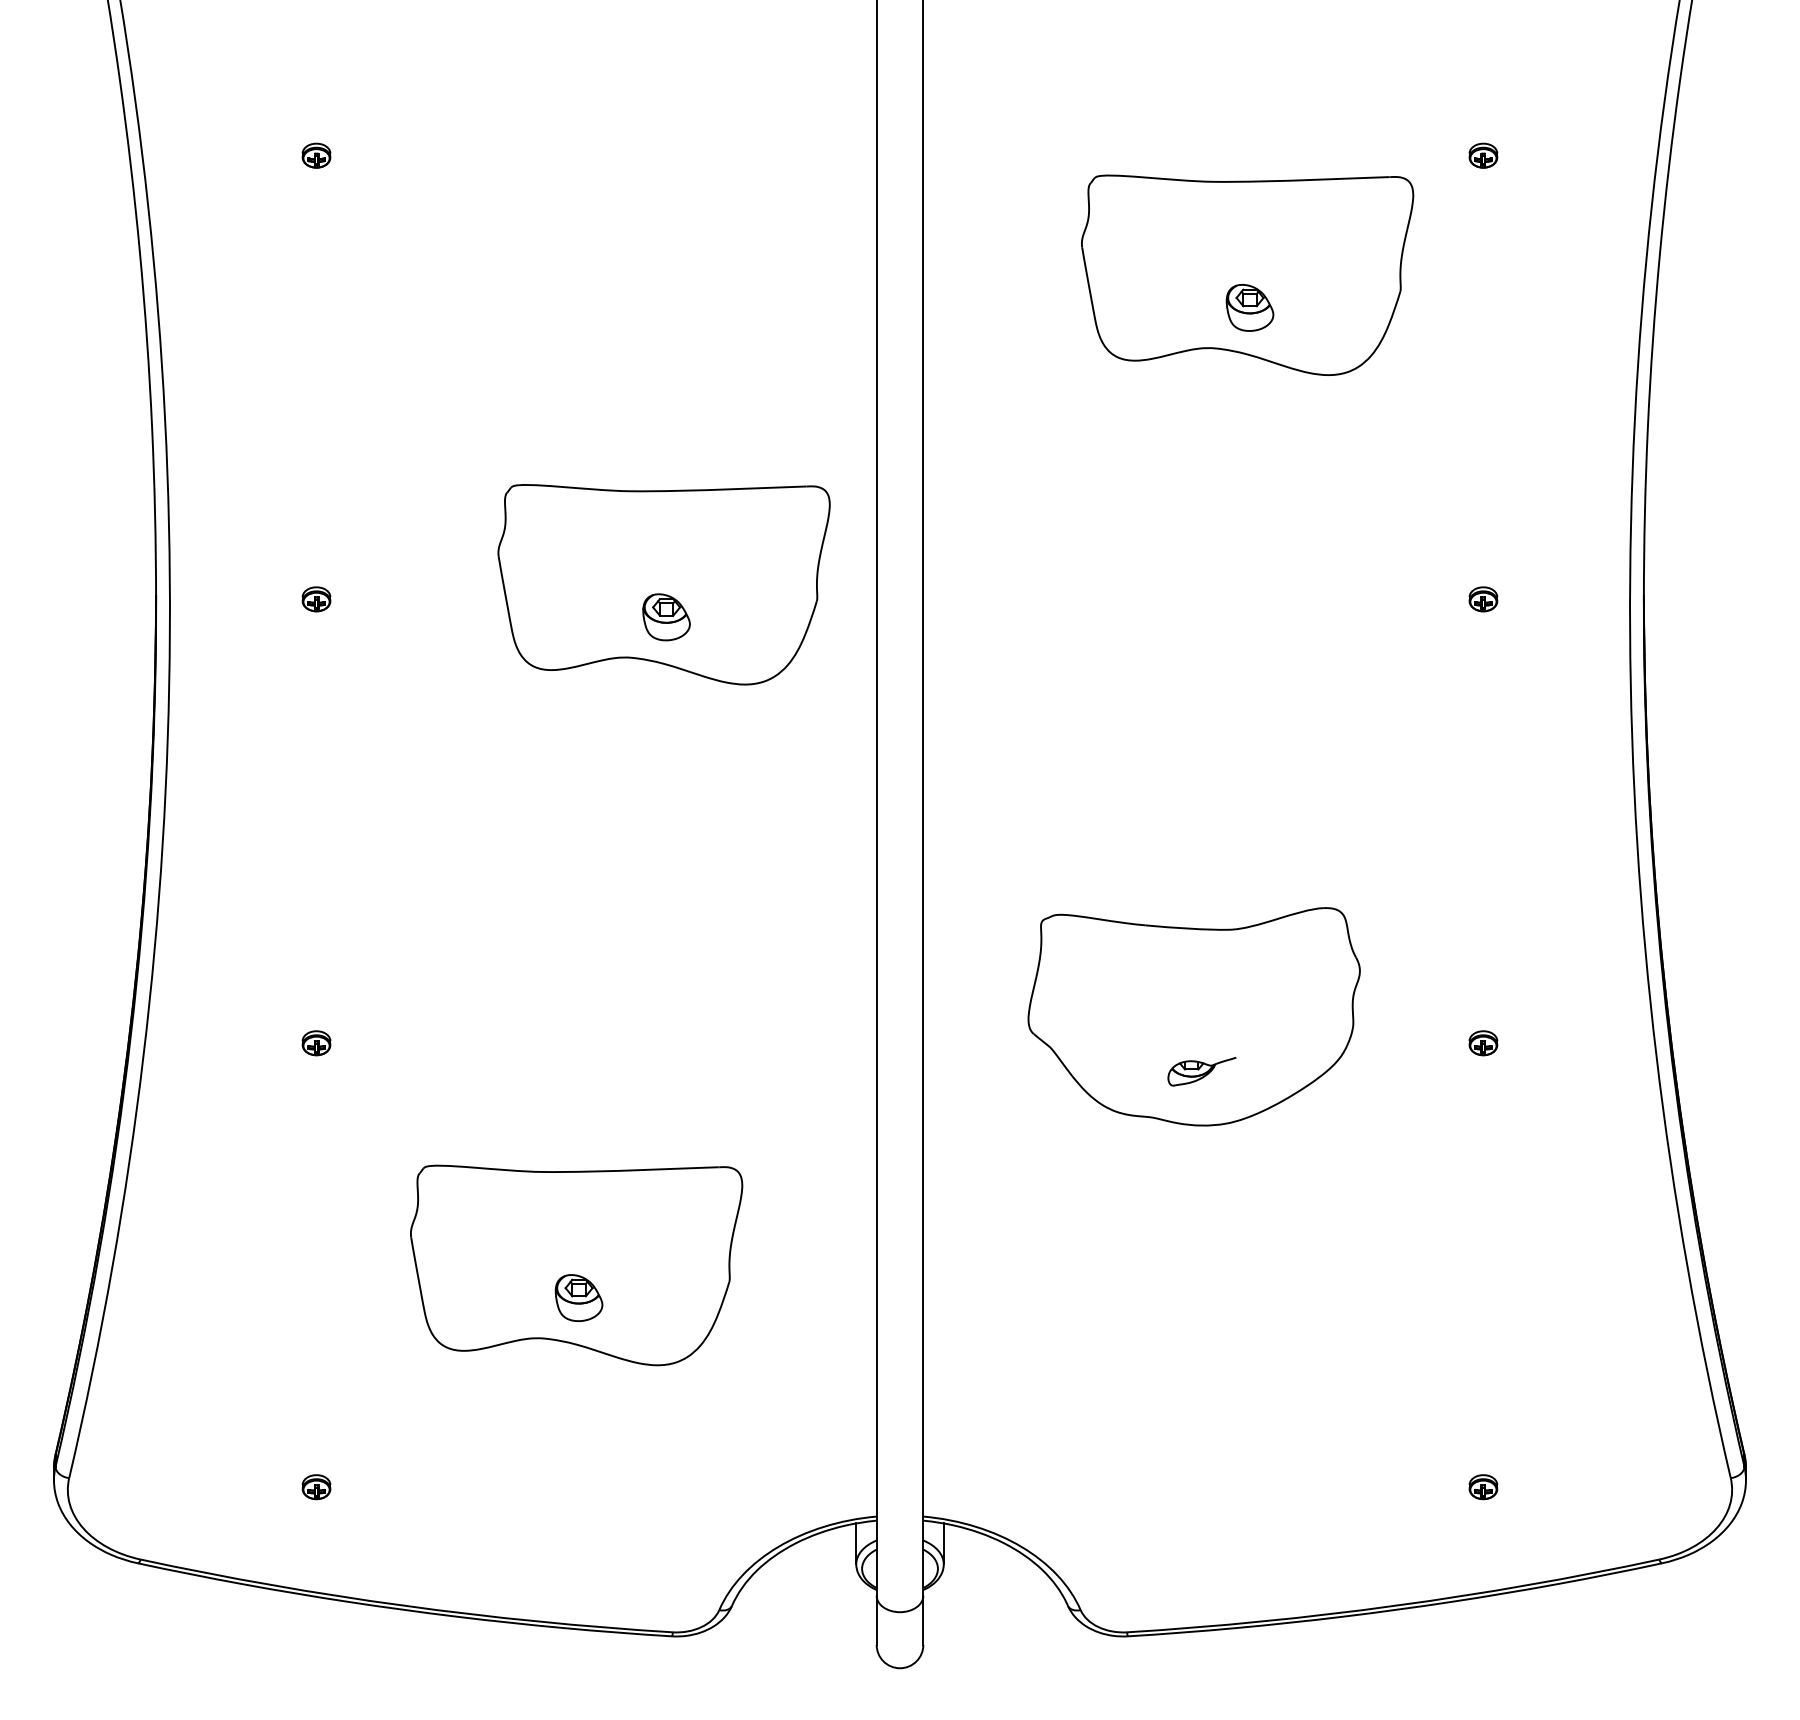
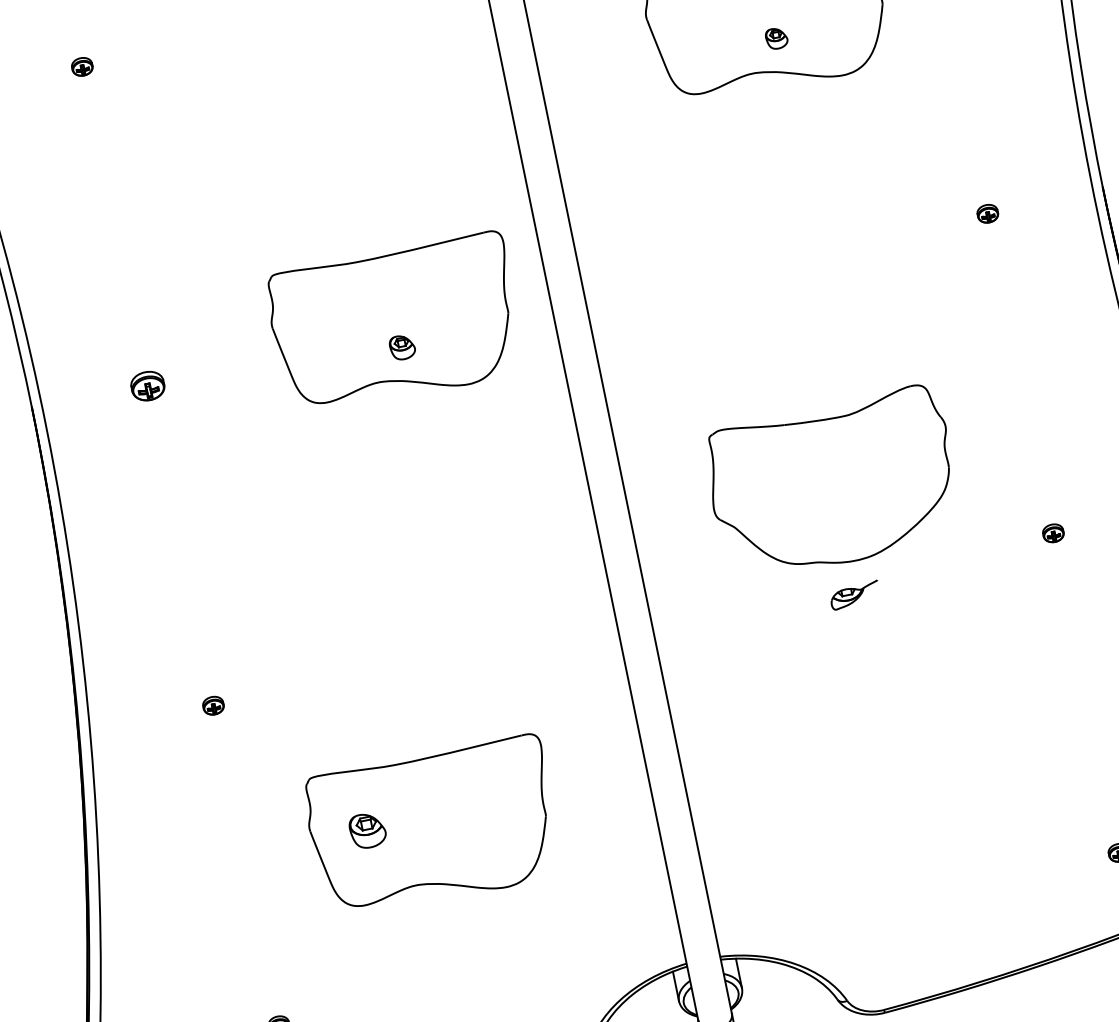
part: (1249, 307) -> (776, 38), size x0.6
part: (316, 599) -> (147, 386), size x1.6
part: (666, 617) -> (402, 347), size x0.7
part: (1193, 1016) -> (832, 483), moved
part: (578, 1297) -> (367, 830), moved

